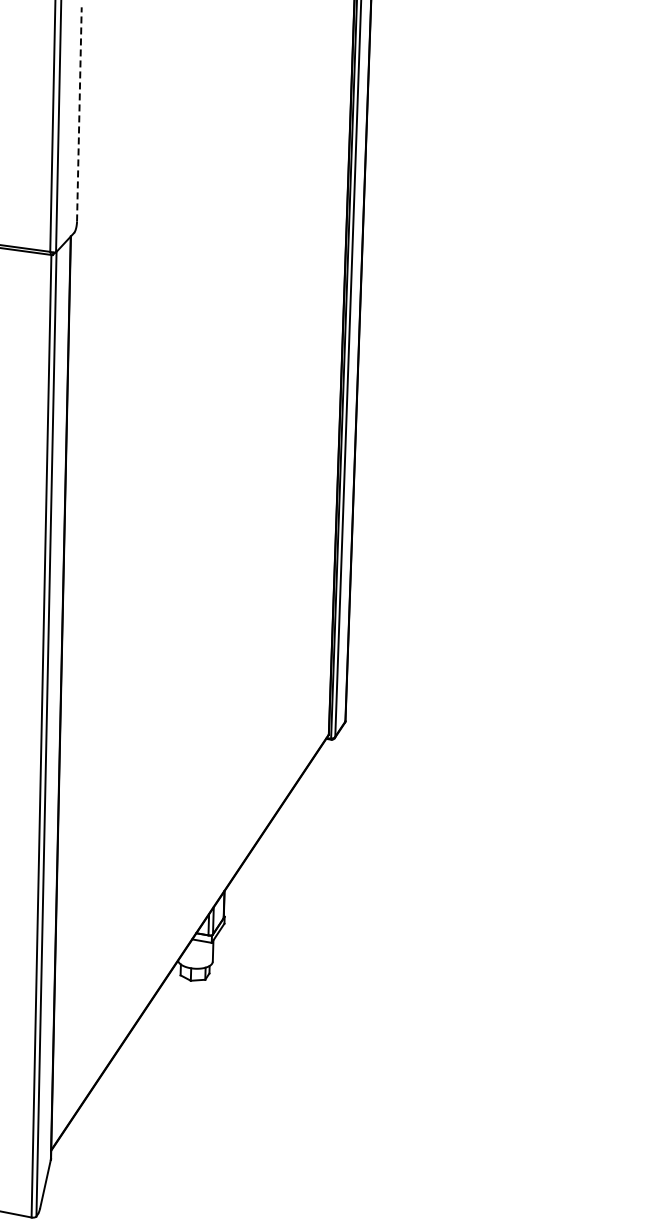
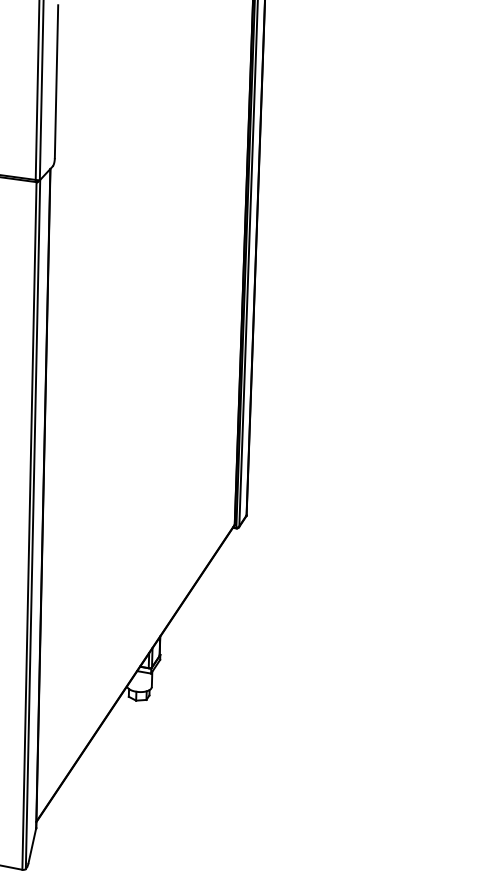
line: (79, 113) -> (56, 81), dashed -> solid

